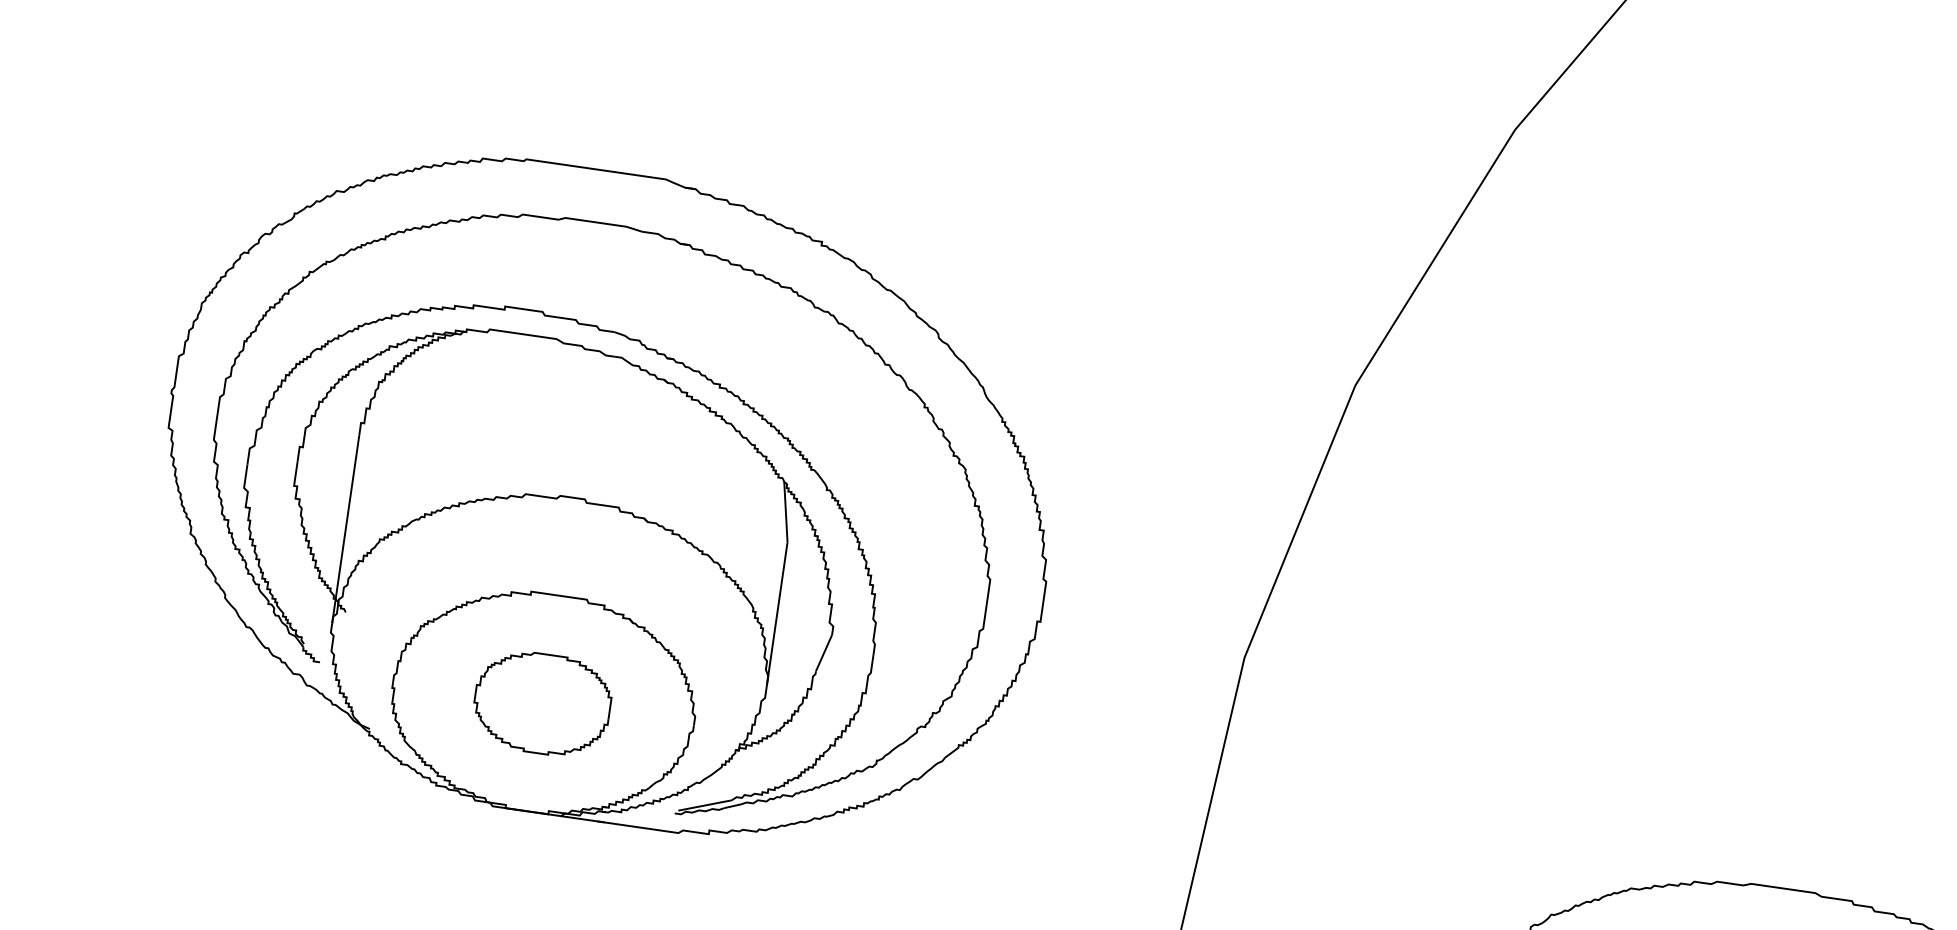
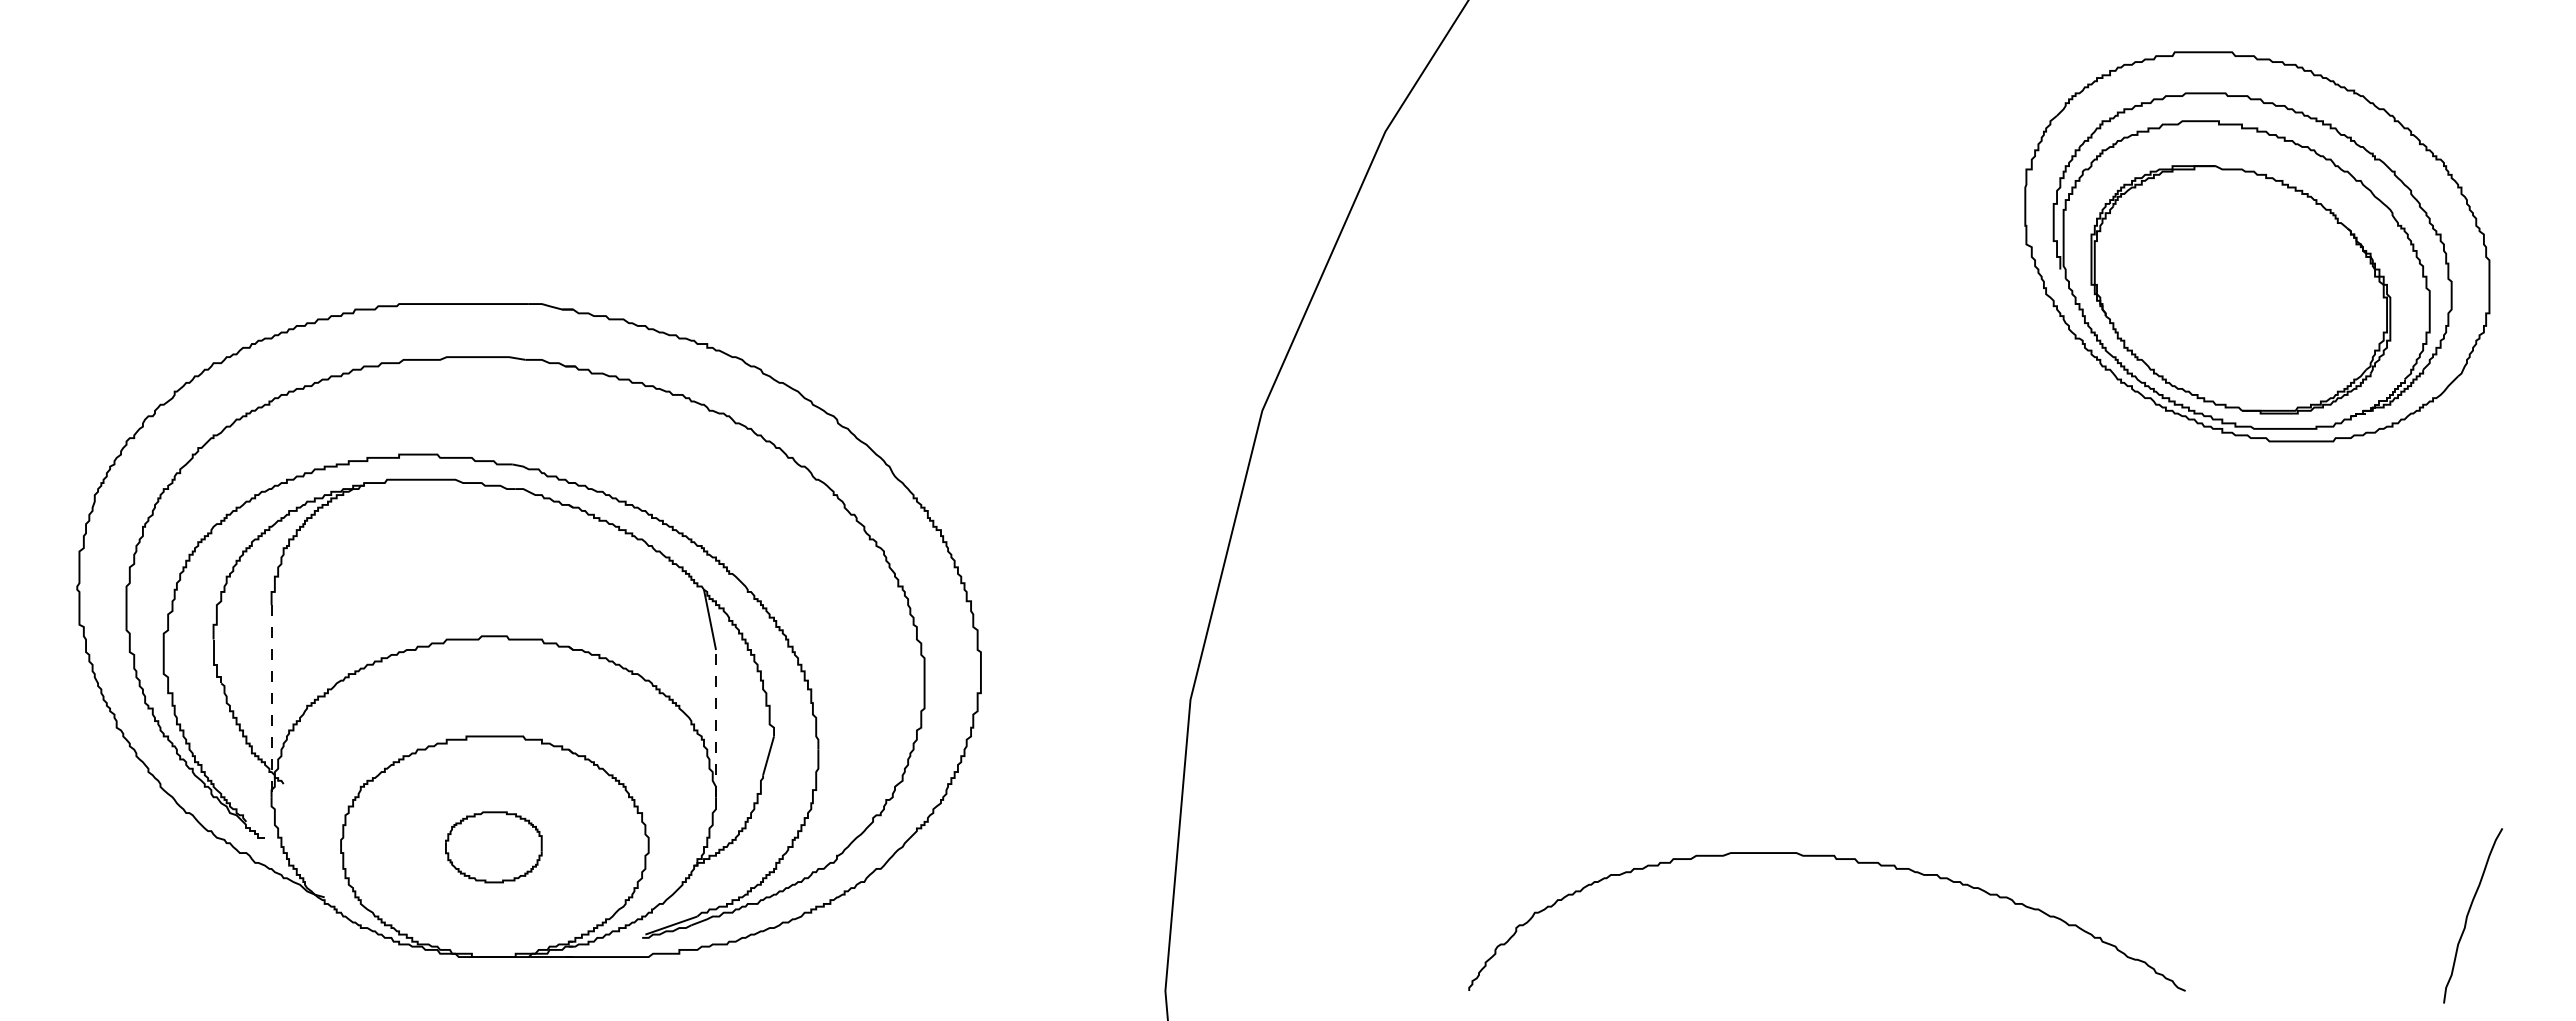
line: (345, 530) -> (271, 701), solid -> dashed
line: (777, 614) -> (716, 723), solid -> dashed
part: (542, 704) -> (493, 847), size x0.7

